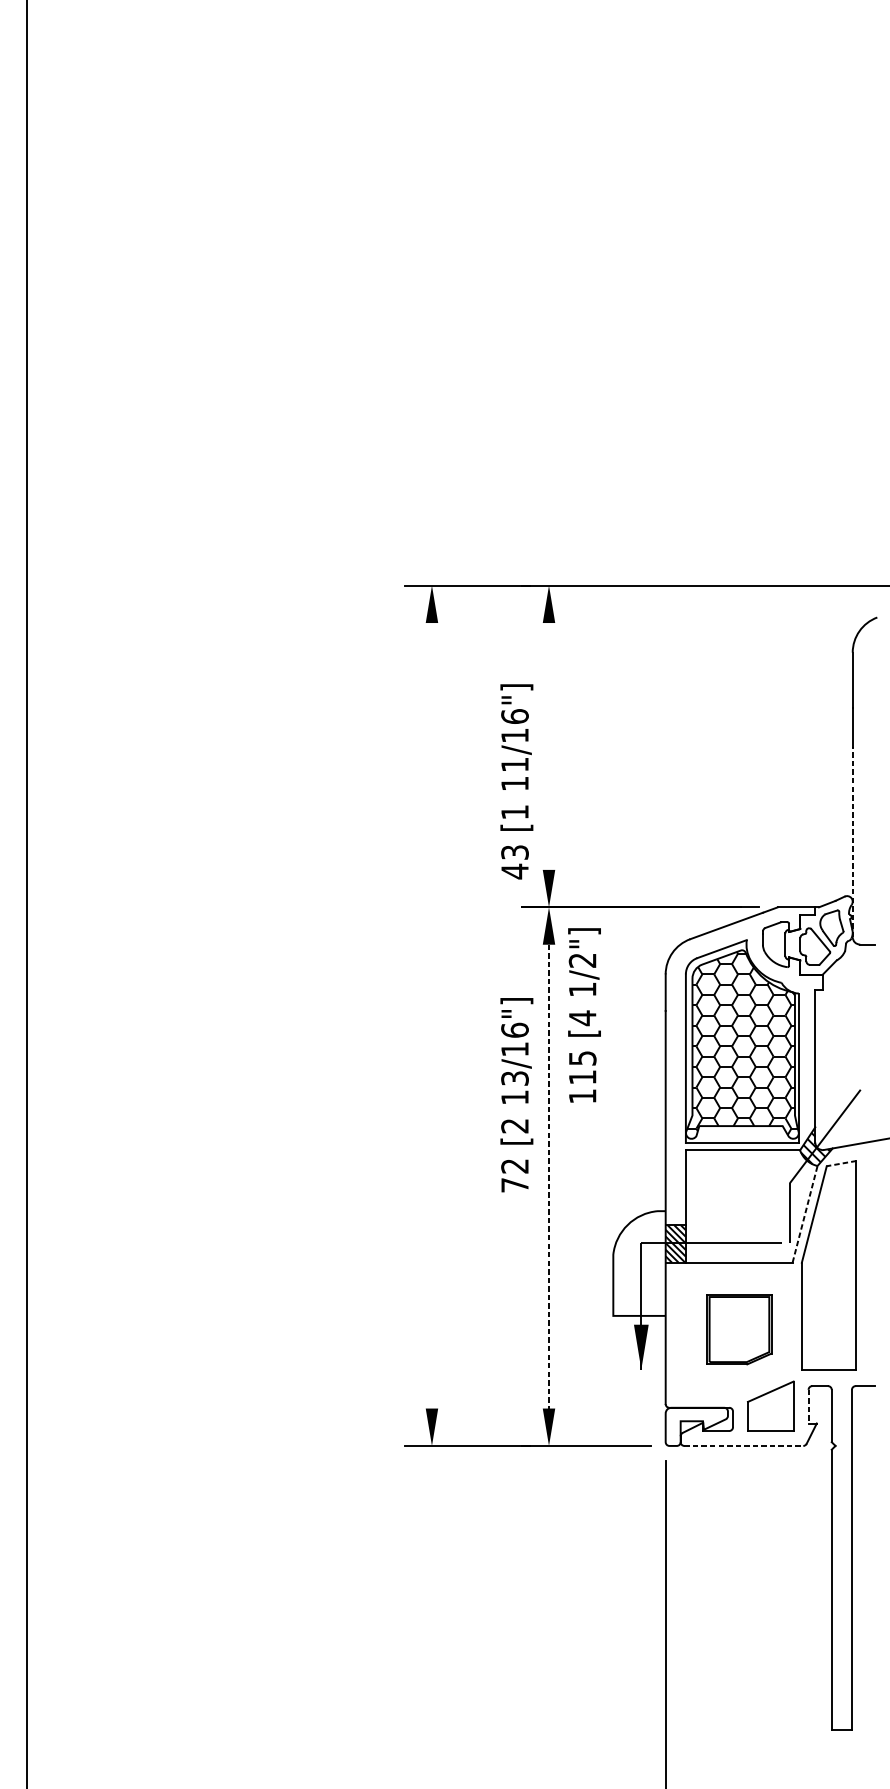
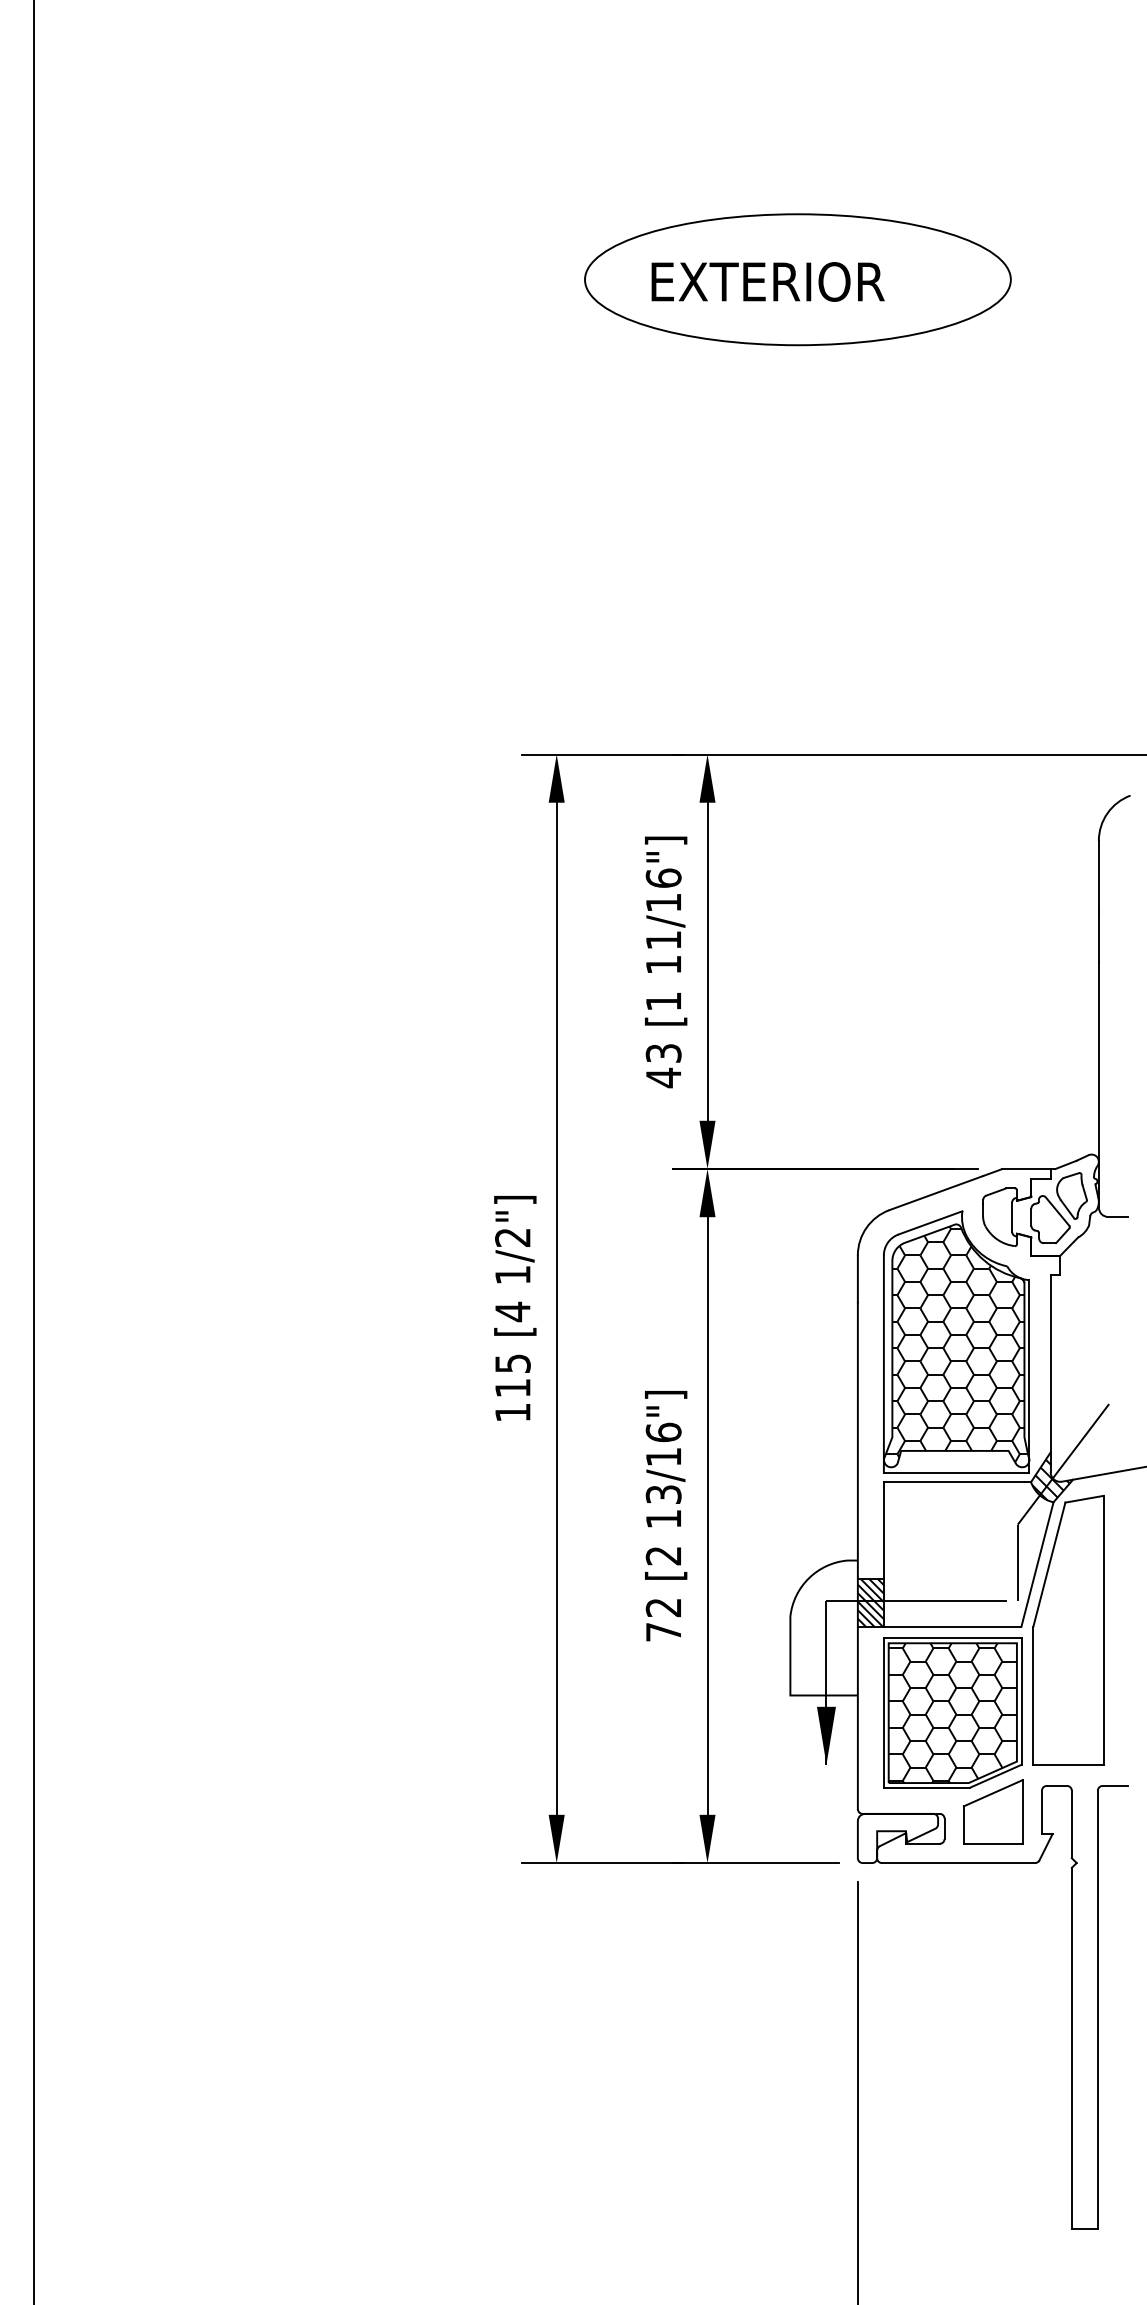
part: (618, 216) -> (797, 279), added
line: (548, 746) -> (707, 961), added
text: (517, 781) -> (666, 962), moved
line: (852, 841) -> (1098, 1084), dashed -> solid
line: (431, 1015) -> (556, 1308), added
text: (584, 1015) -> (515, 1308), moved
text: (517, 1095) -> (666, 1516), moved
line: (841, 1163) -> (1084, 1499), dashed -> solid
line: (548, 1177) -> (707, 1516), dashed -> solid
line: (805, 1214) -> (1037, 1564), dashed -> solid
part: (739, 1329) -> (952, 1712), size x1.67
line: (808, 1406) -> (1041, 1812), dashed -> solid
line: (743, 1446) -> (958, 1863), dashed -> solid

